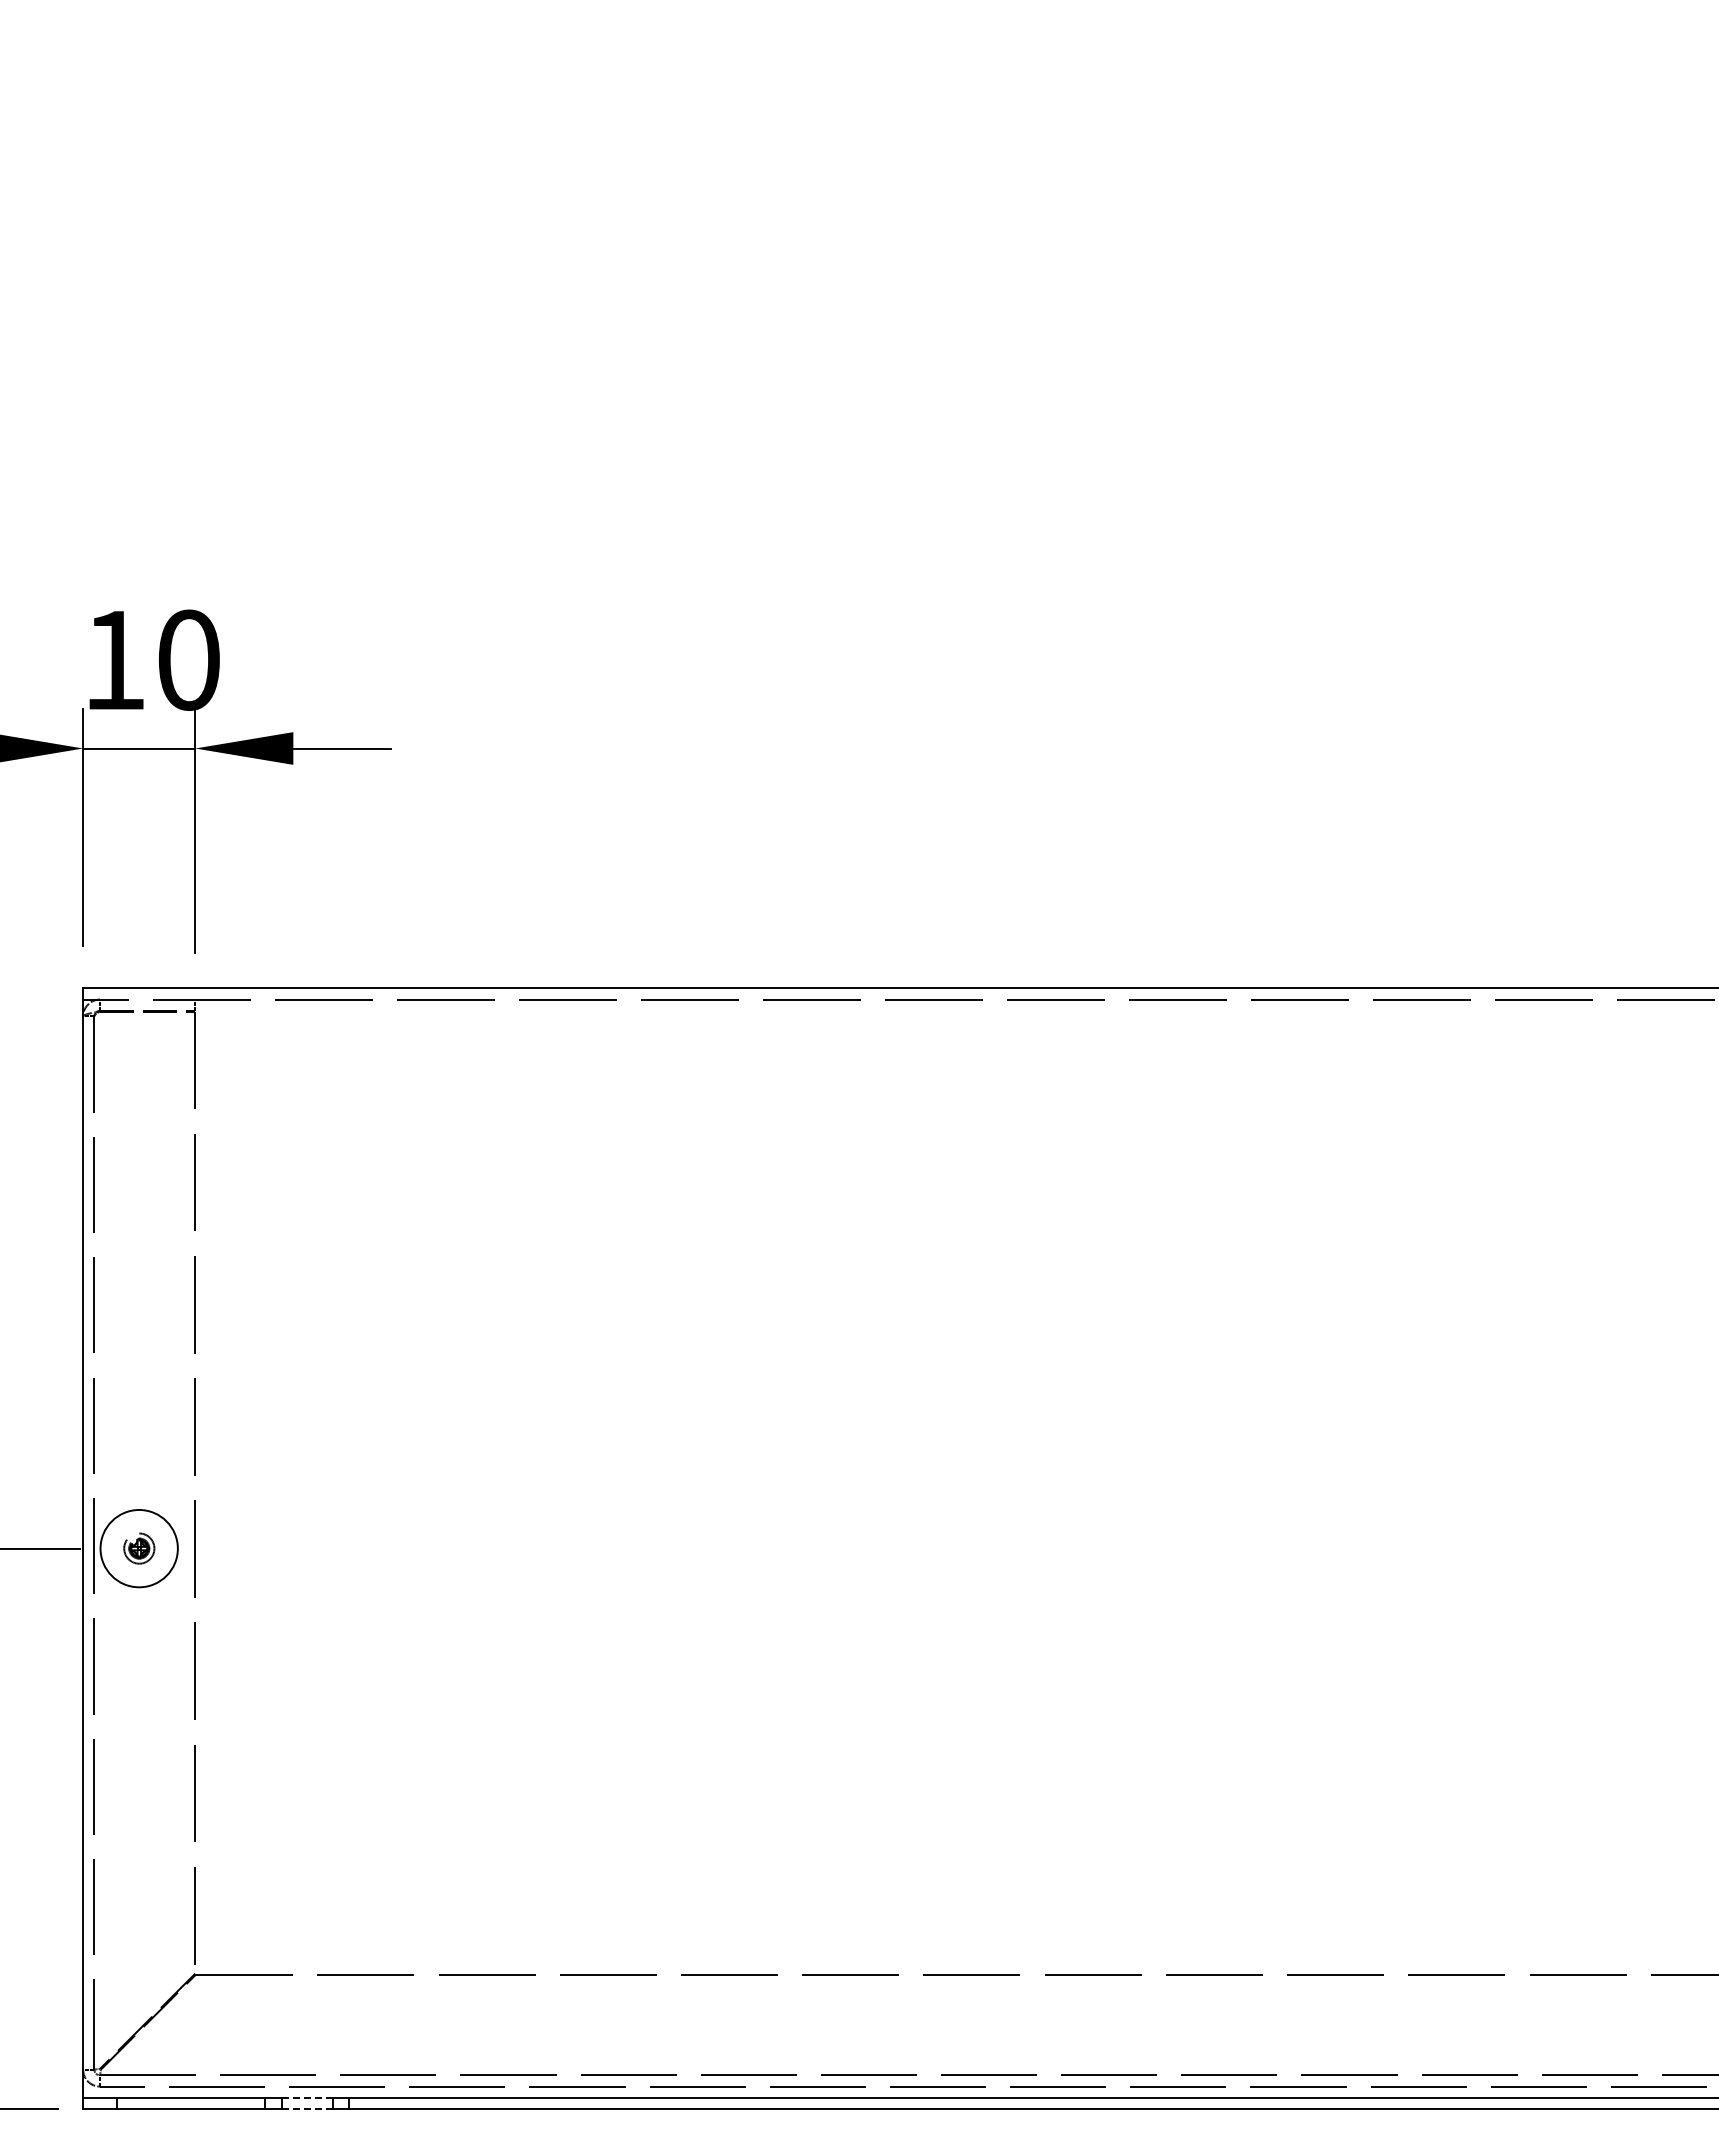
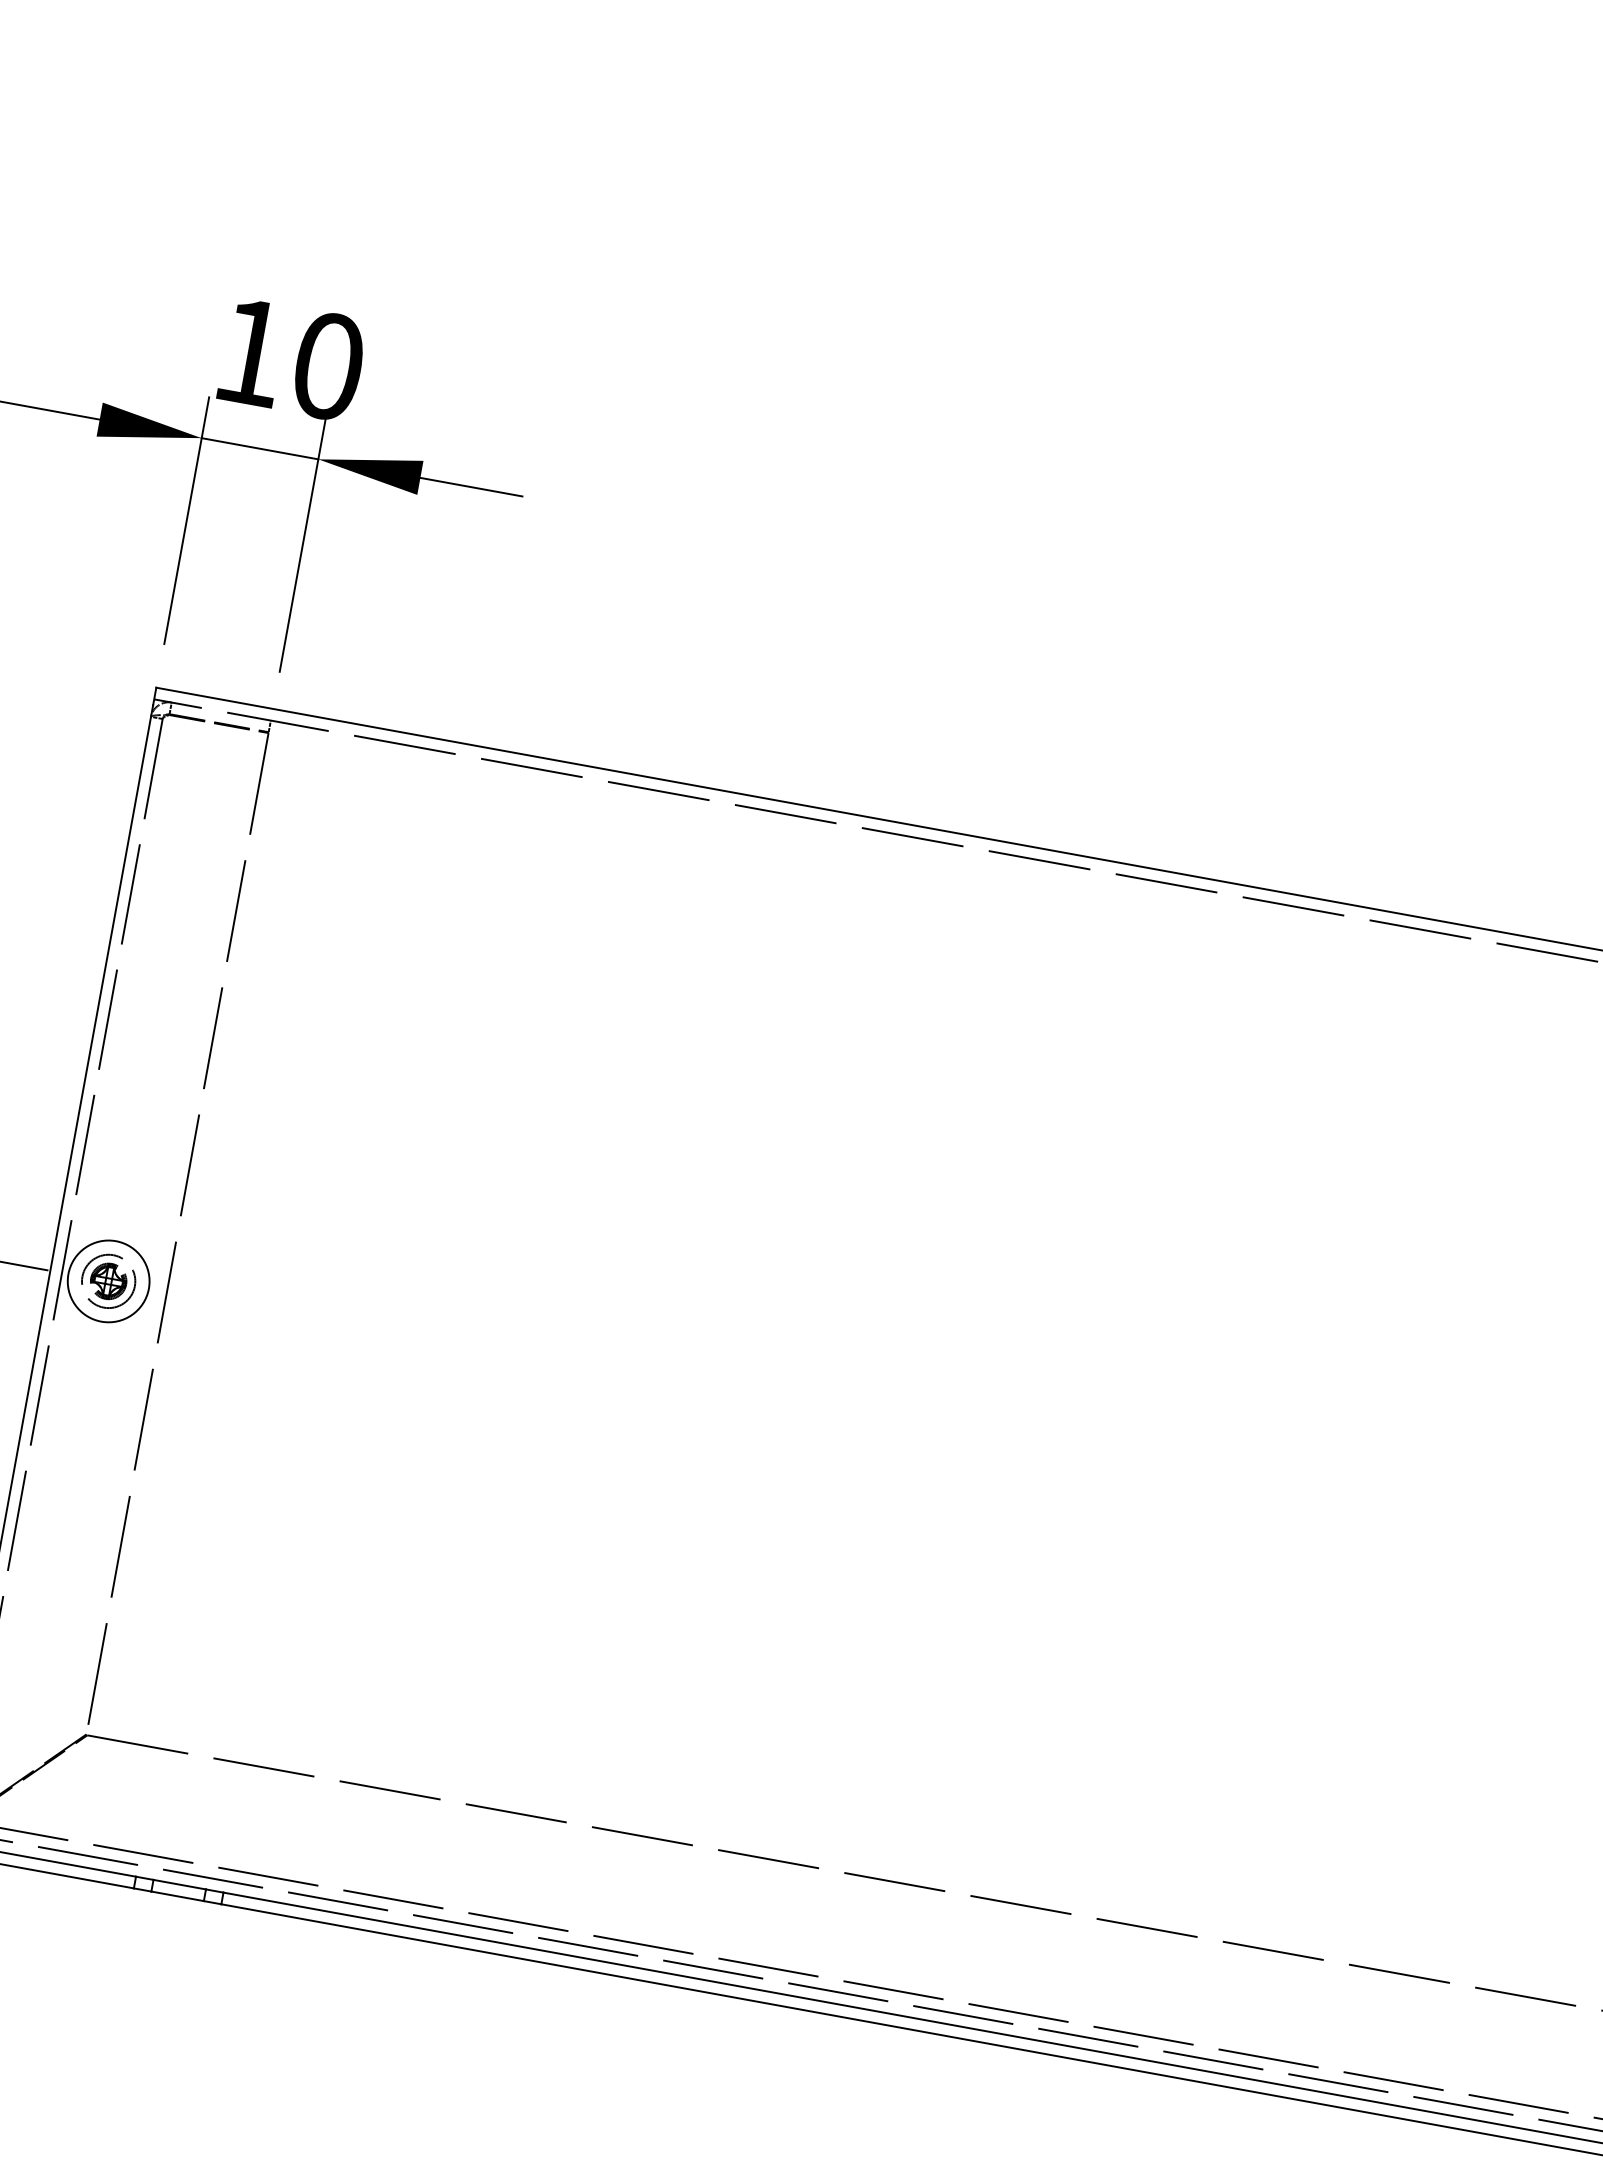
part: (139, 1548) -> (109, 1281), size x1.67
line: (307, 2097) -> (180, 1884), dashed -> solid
line: (306, 2108) -> (176, 1895), dashed -> solid

